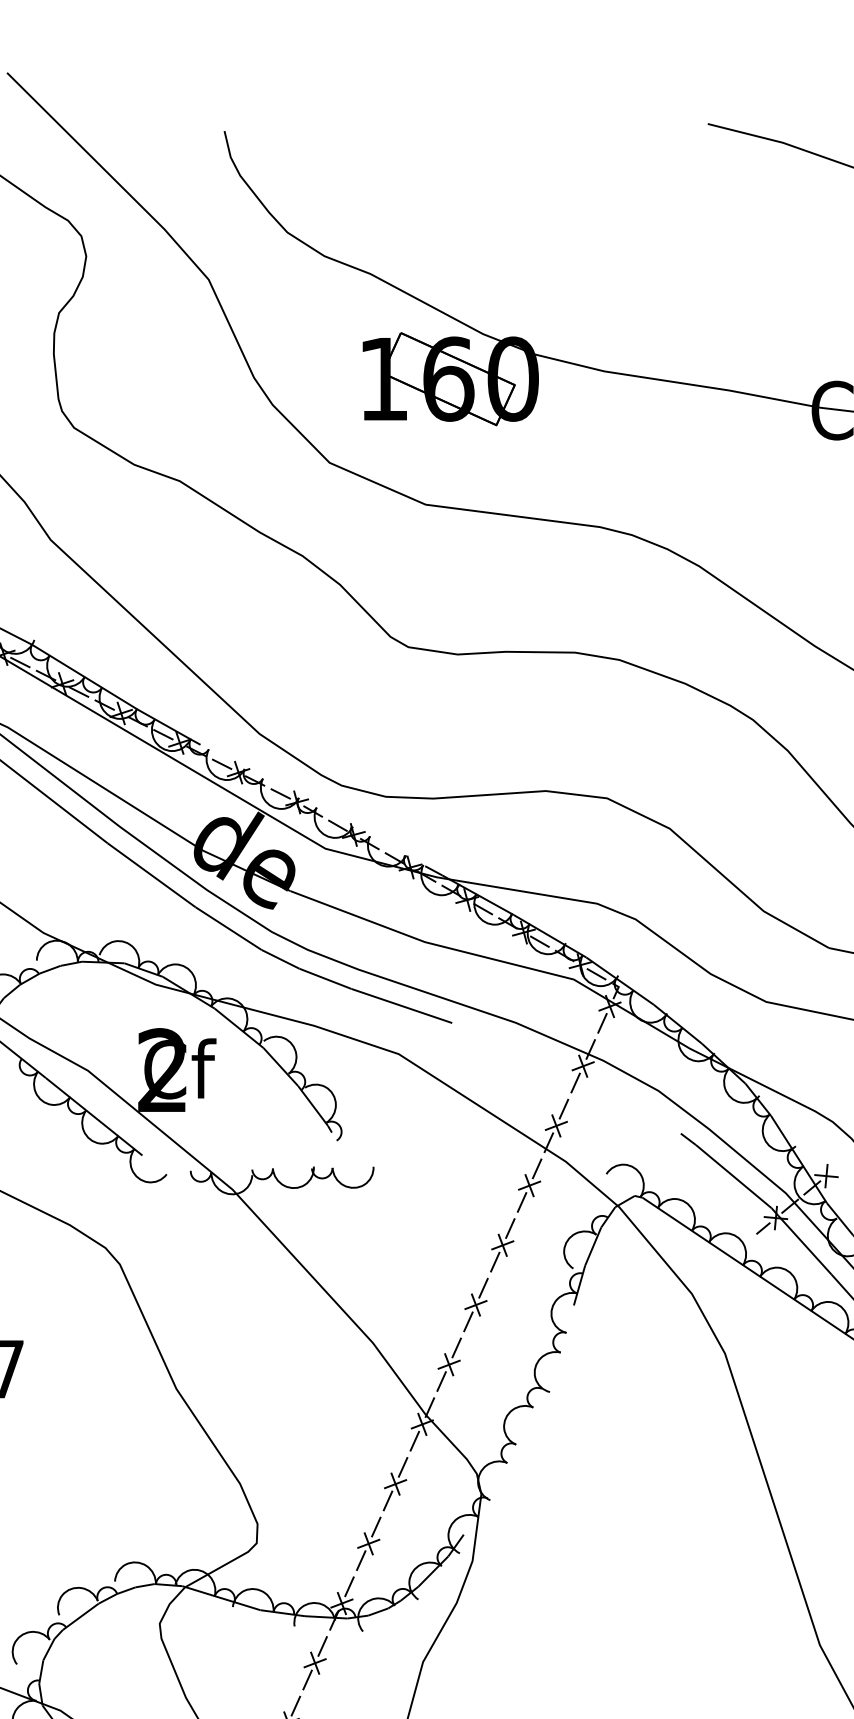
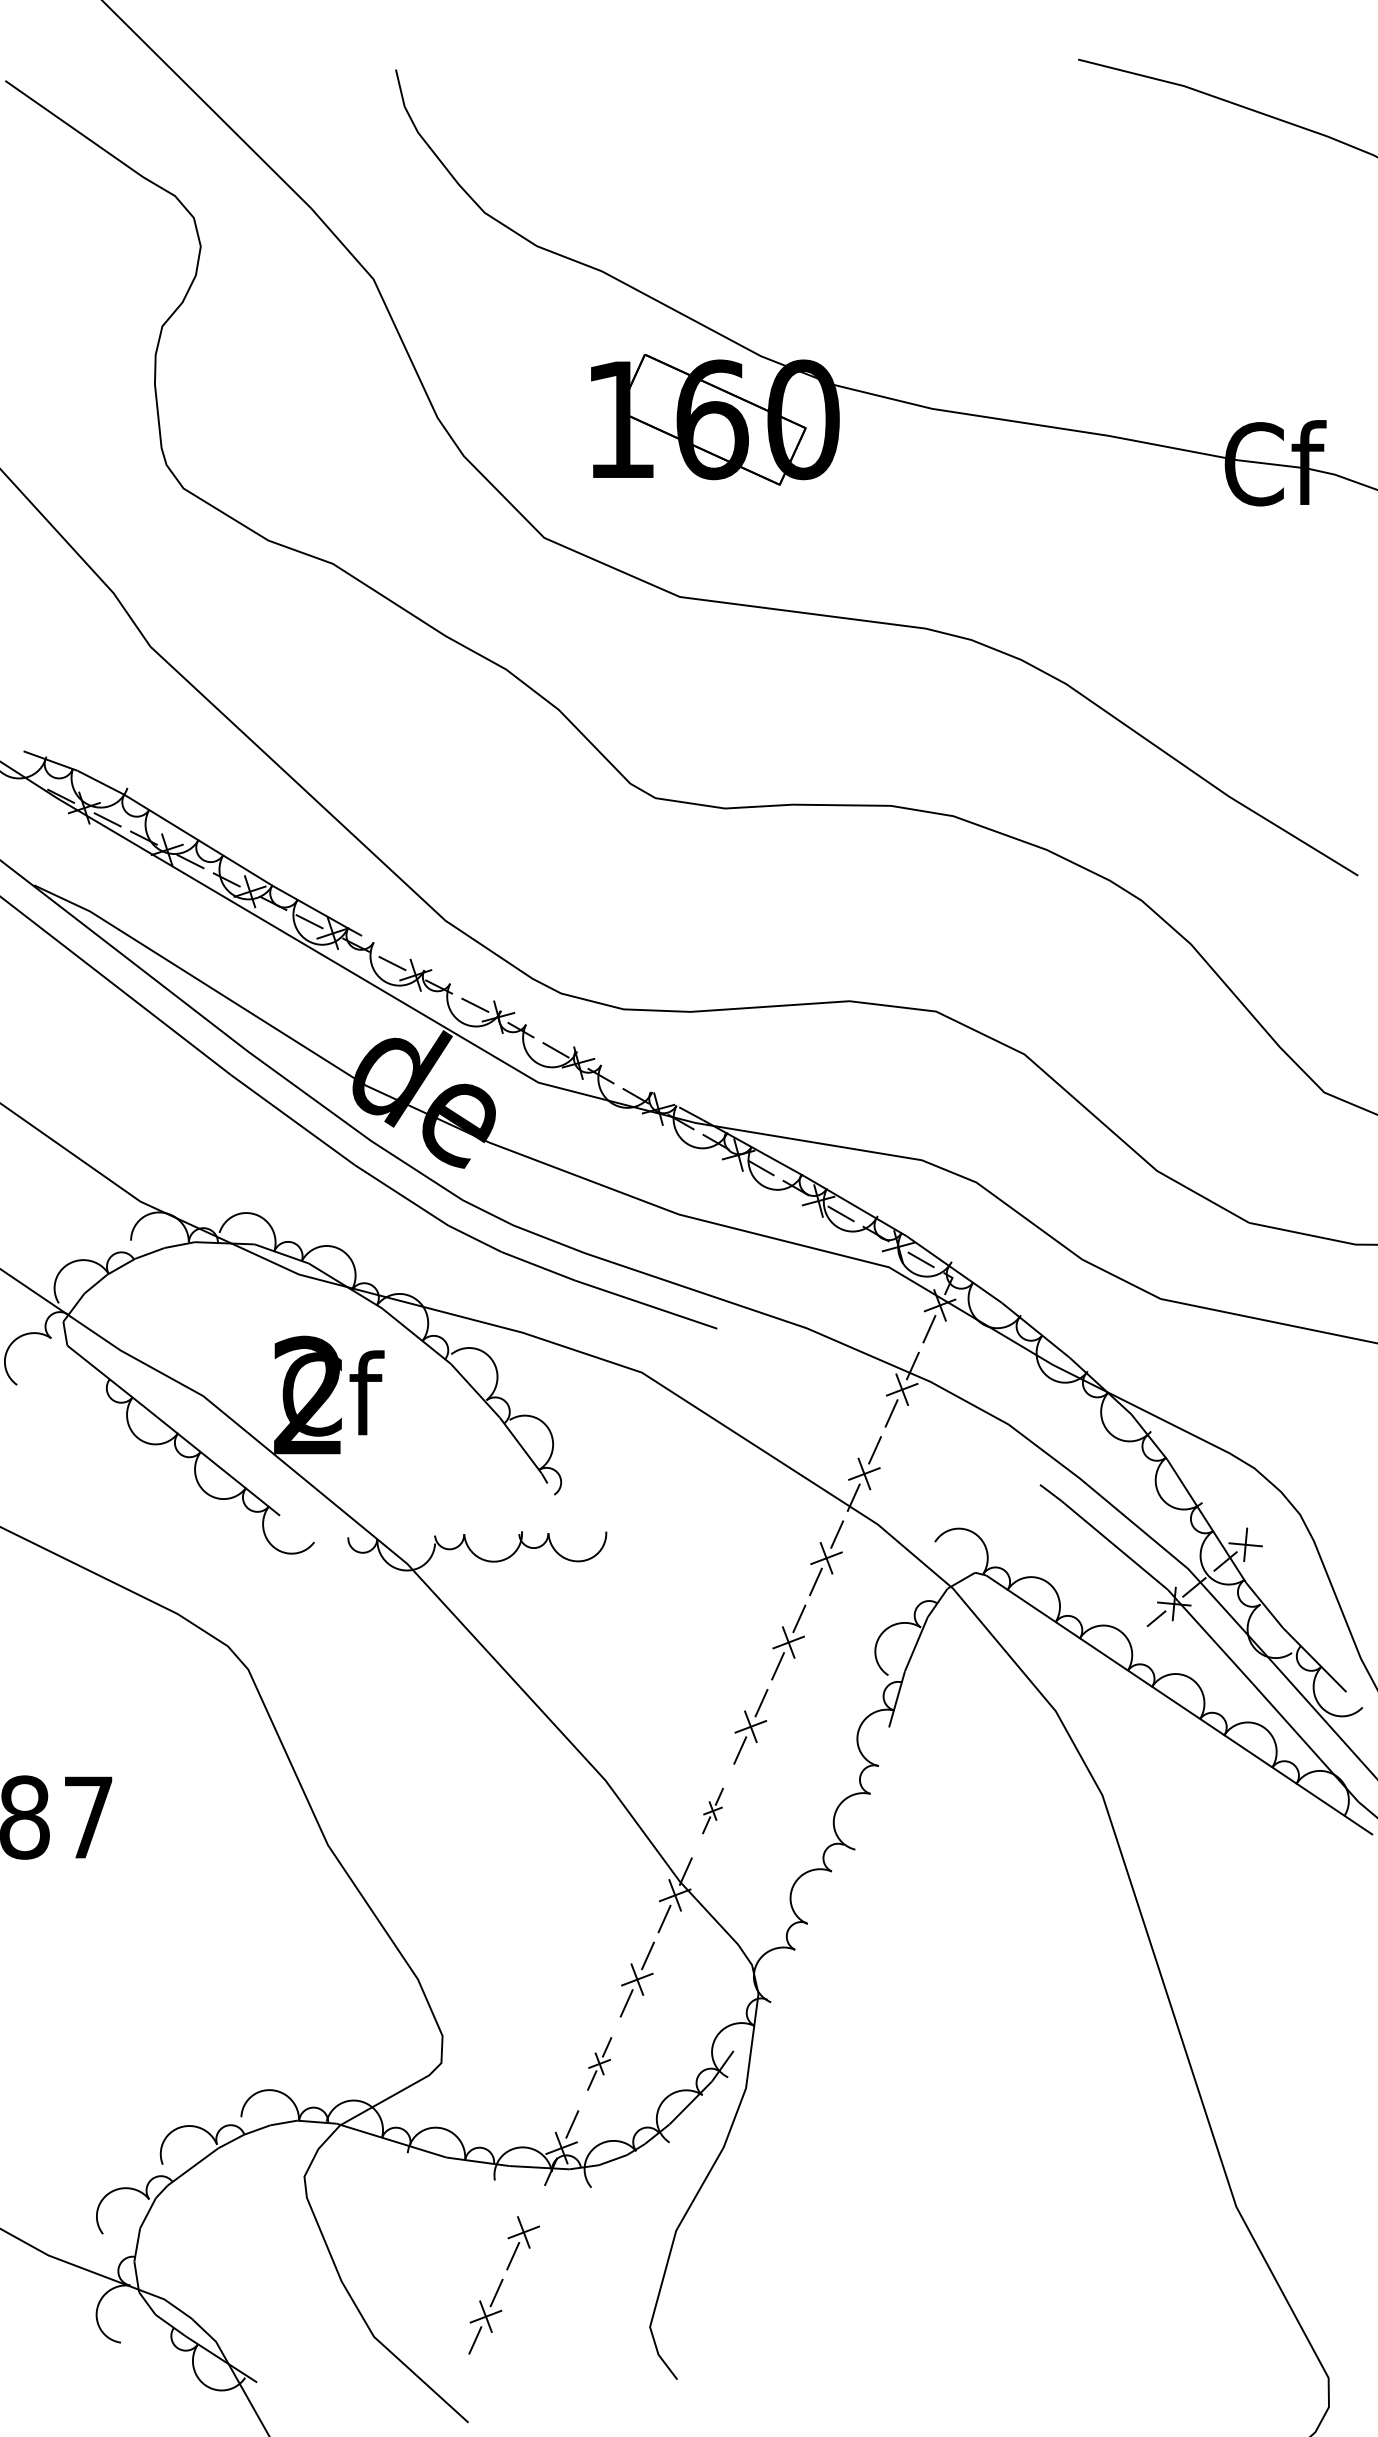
part: (448, 1364) -> (712, 1810), size x0.6
part: (368, 1543) -> (599, 2063), size x0.7
line: (322, 1646) -> (534, 2208), removed

